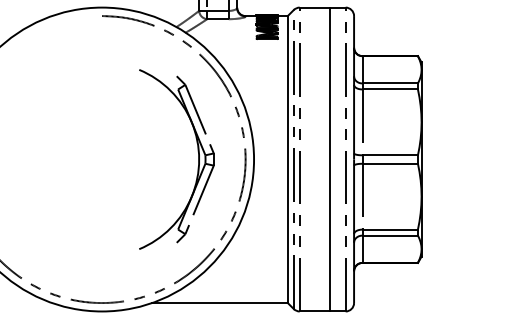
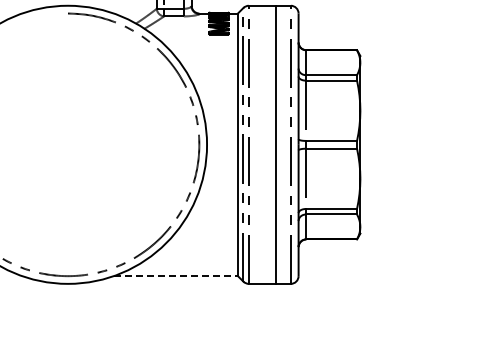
part: (197, 159) -> (155, 144), removed
line: (220, 303) -> (176, 276), solid -> dashed

